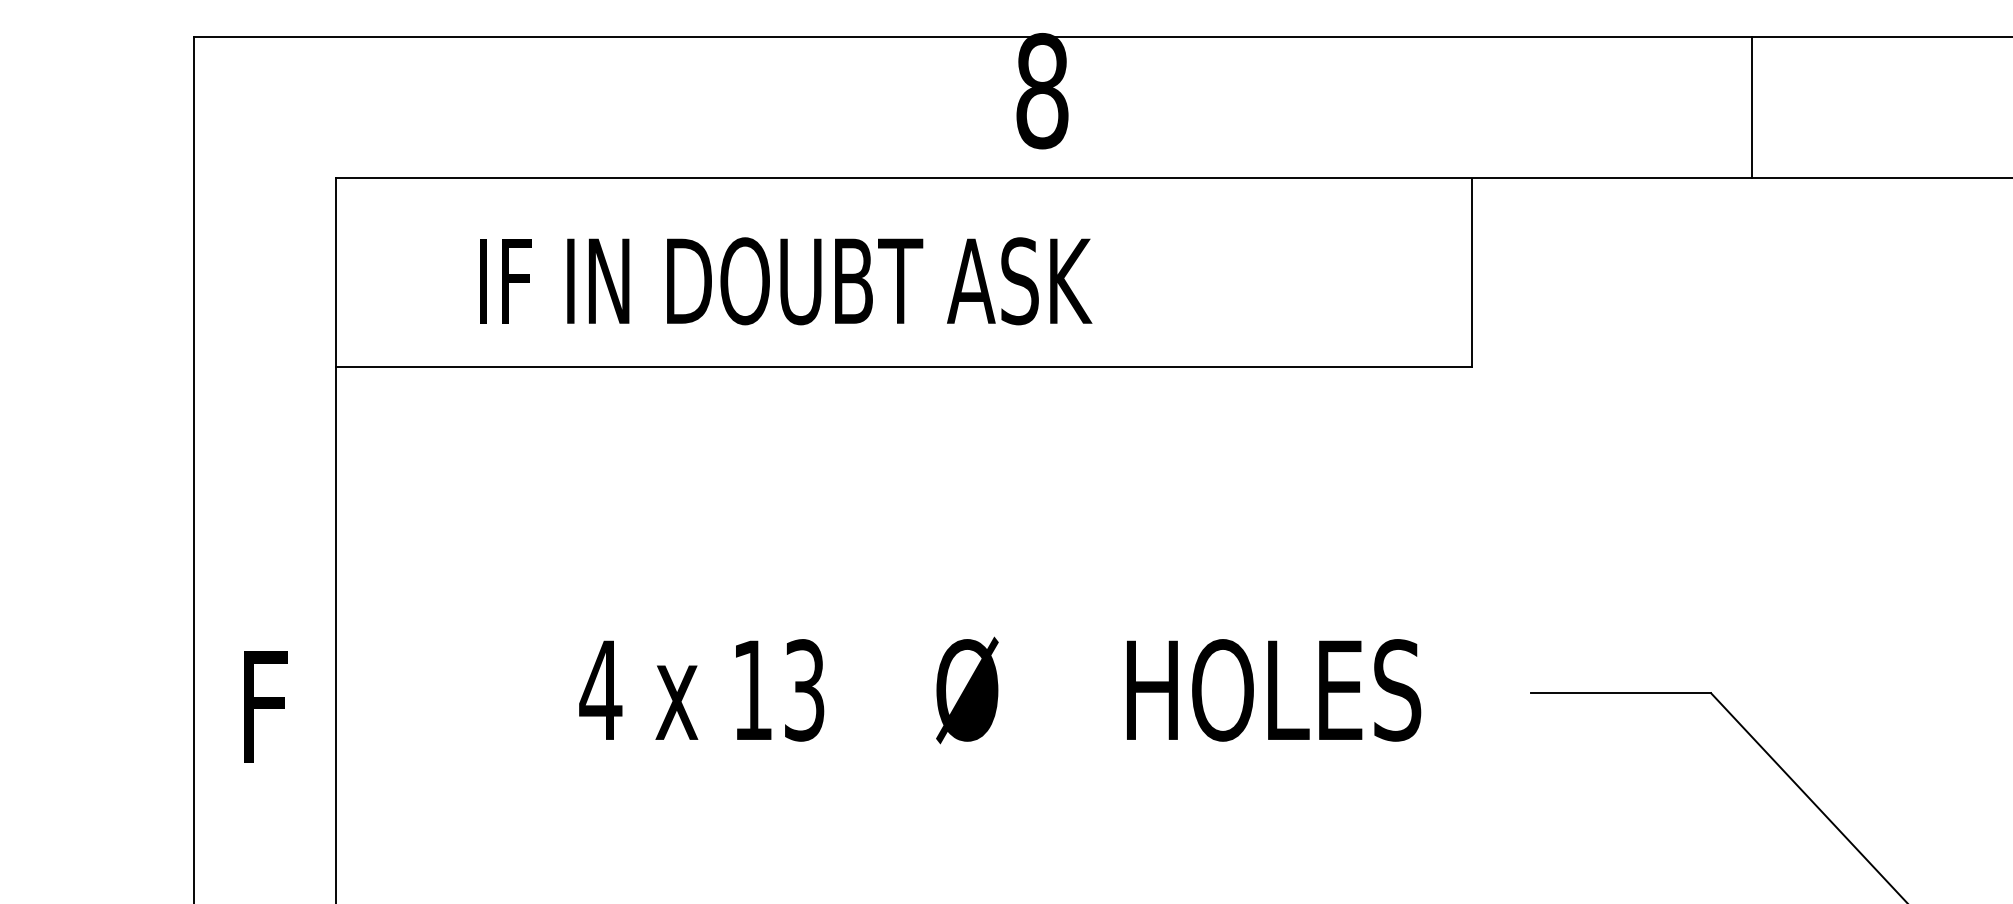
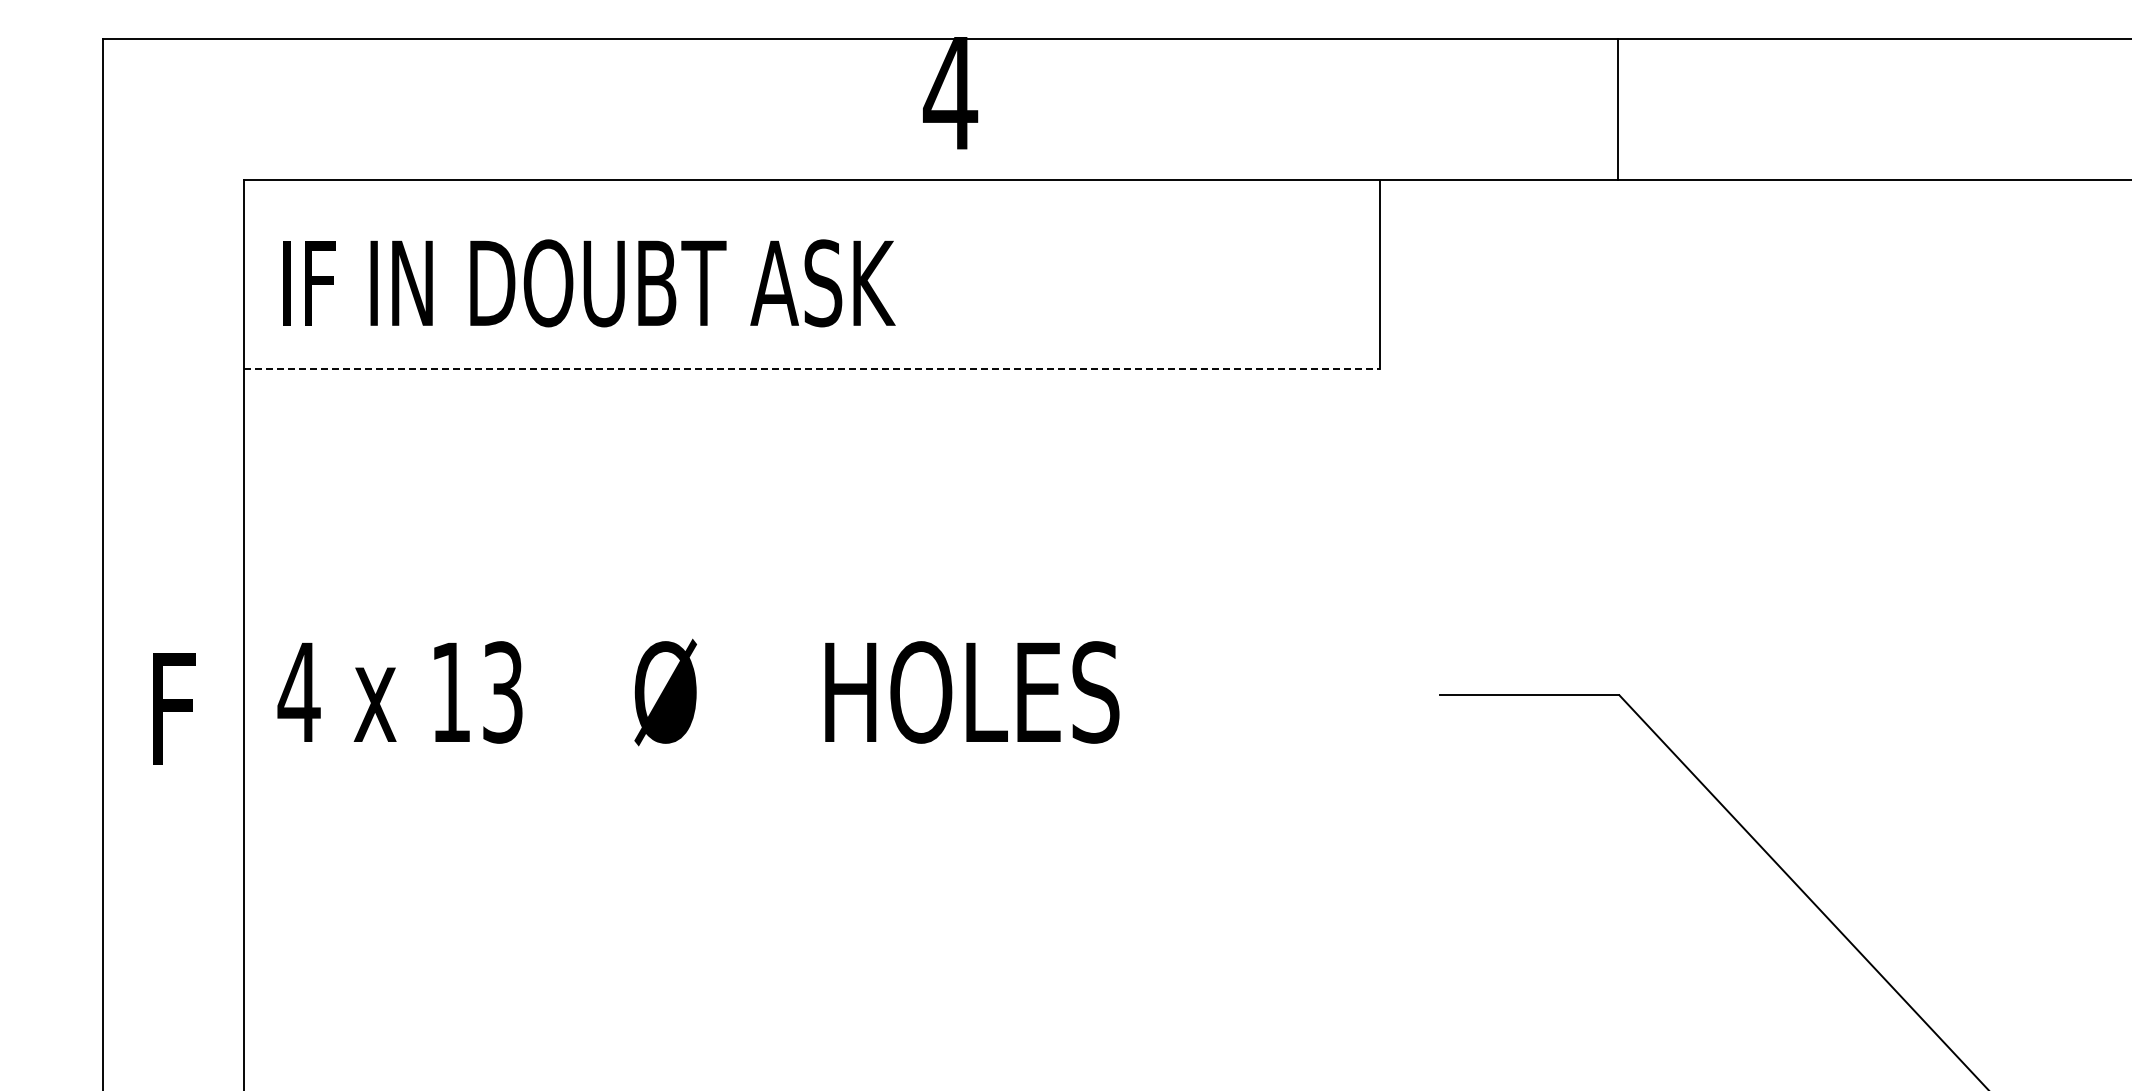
text: (1042, 91) -> (950, 93), 8 -> 4
line: (1751, 107) -> (1617, 109), moved
text: (786, 281) -> (589, 283), moved
line: (904, 366) -> (812, 368), solid -> dashed
text: (1000, 690) -> (698, 692), moved

